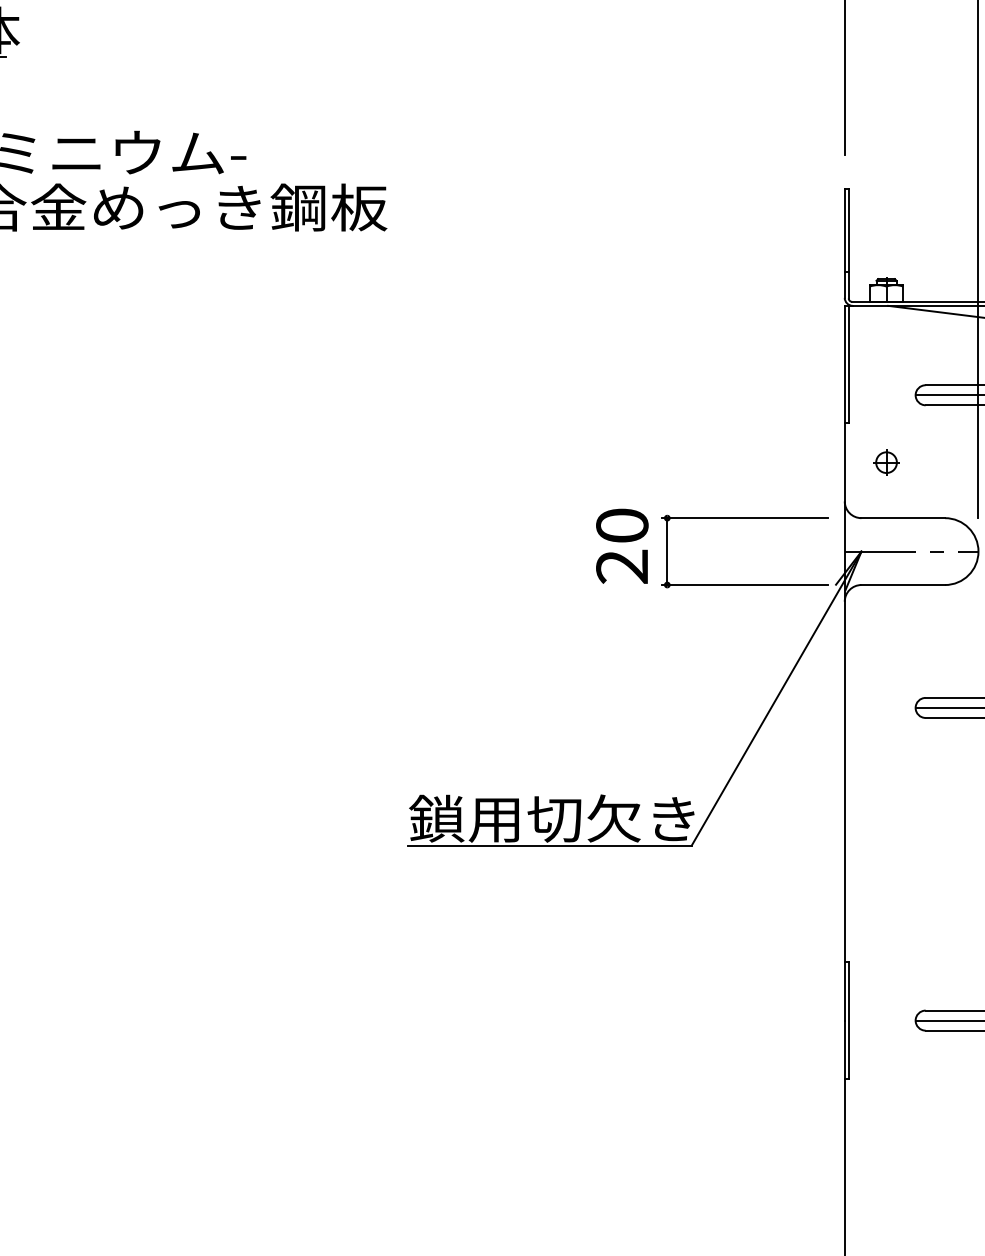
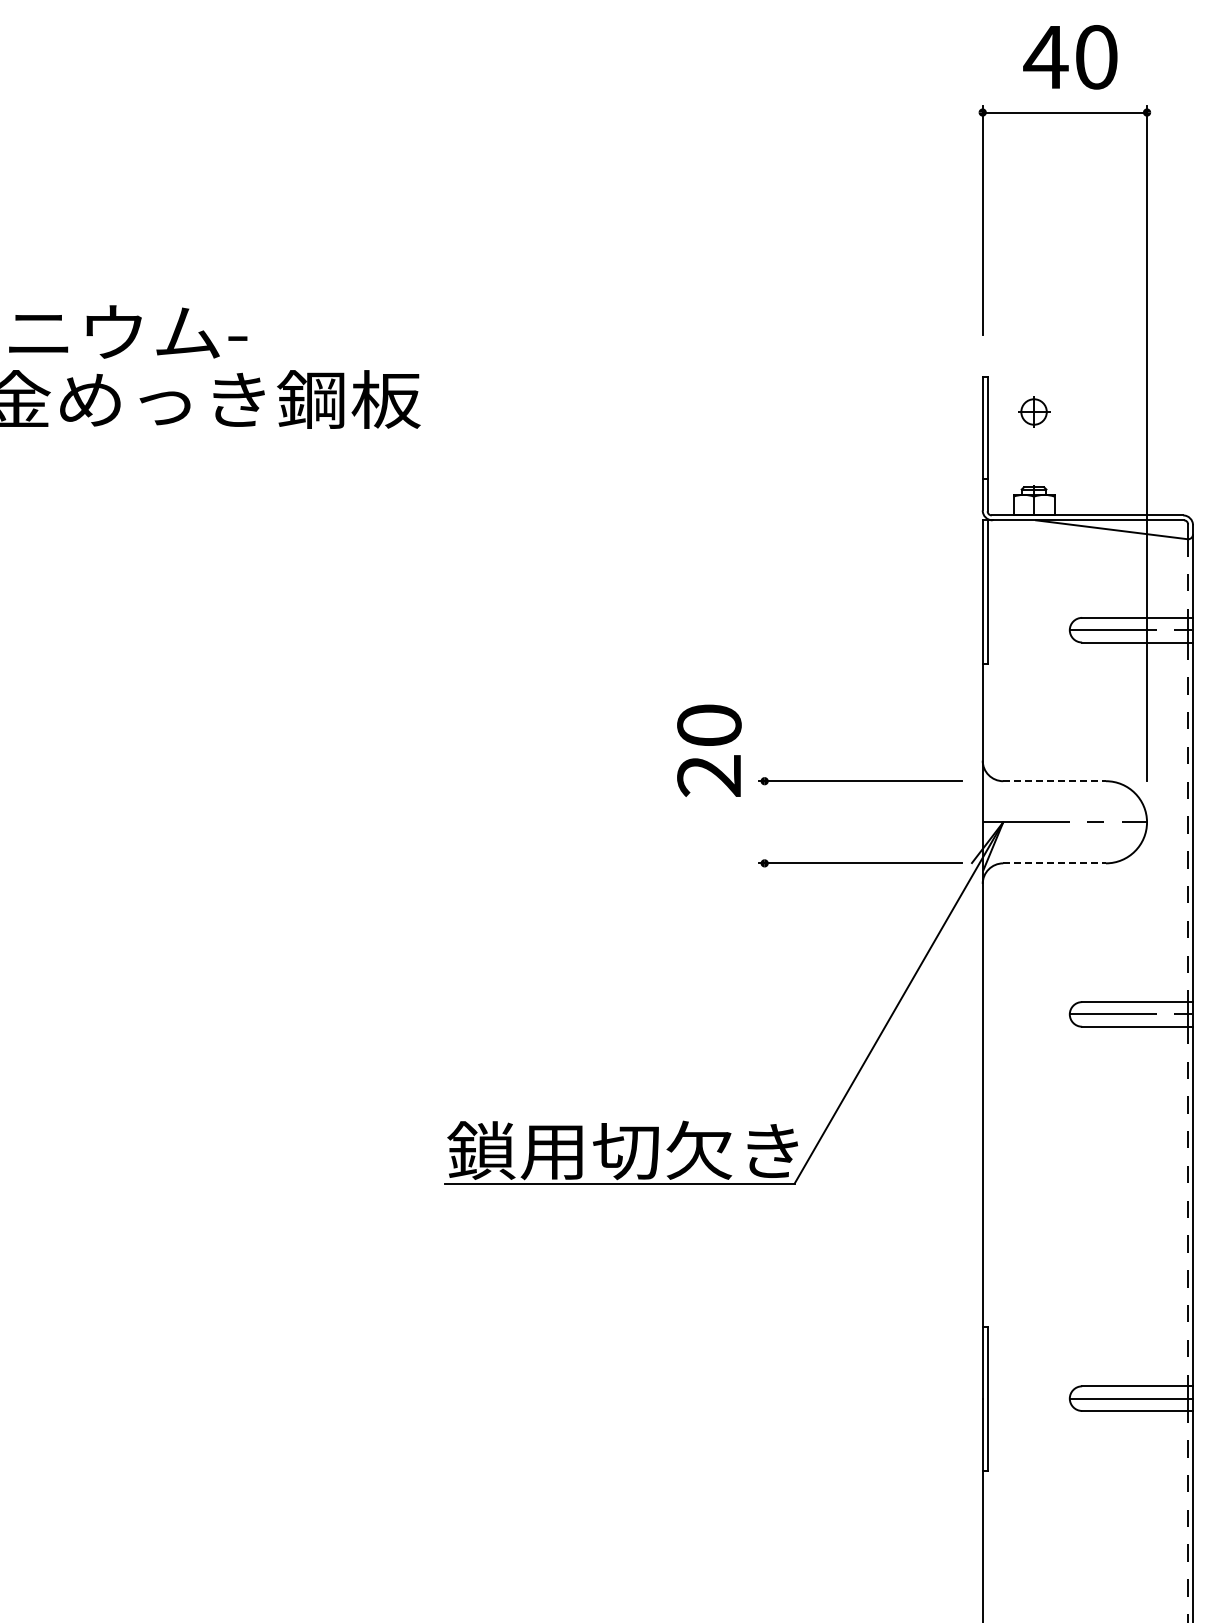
part: (886, 462) -> (1034, 411), moved
line: (903, 518) -> (1055, 781), solid -> dashed
text: (622, 546) -> (709, 750), moved
line: (667, 551) -> (764, 822), removed
line: (903, 585) -> (1055, 863), solid -> dashed

